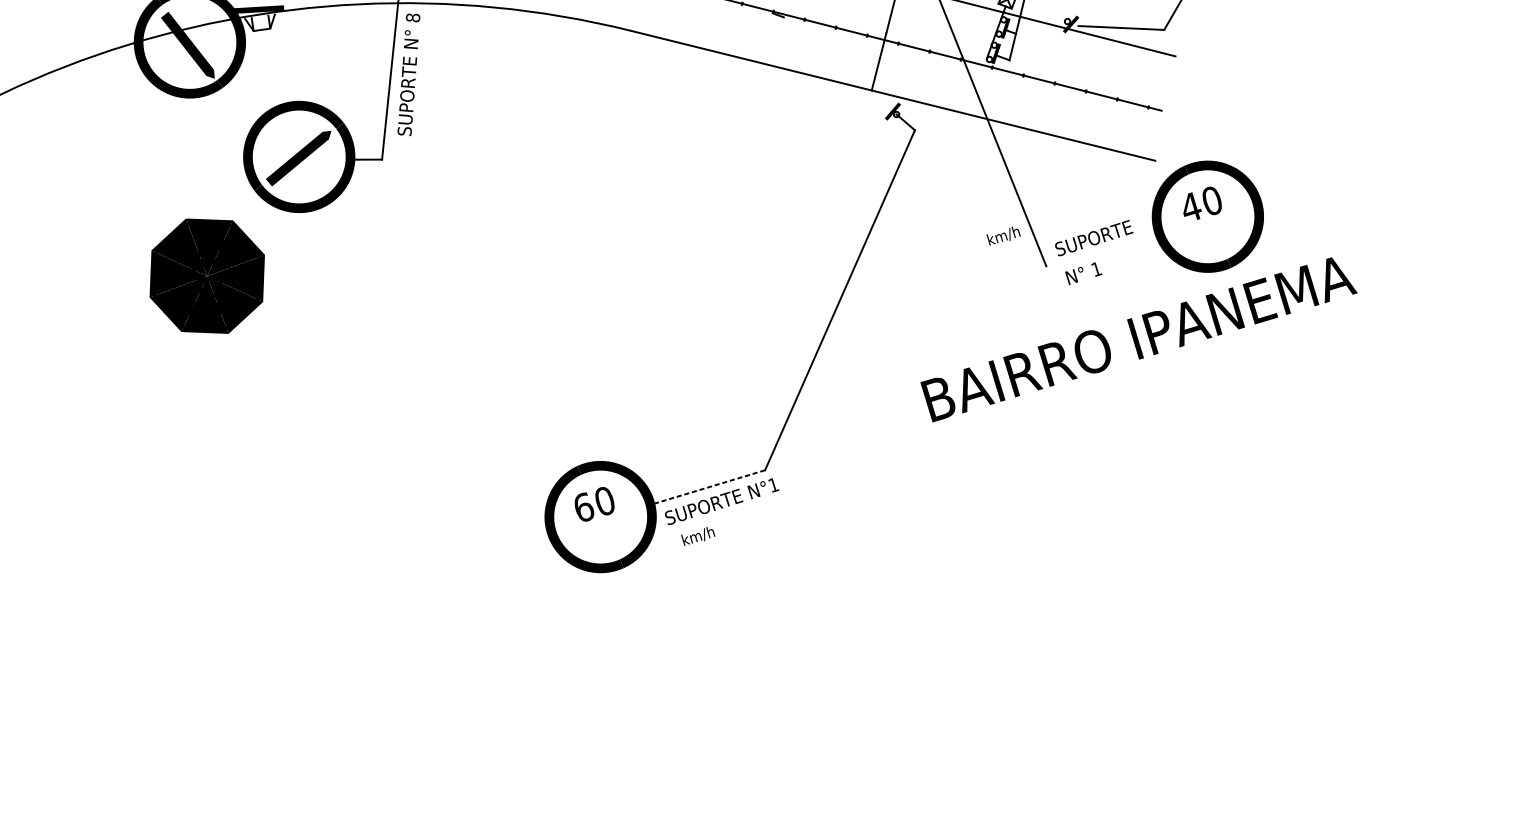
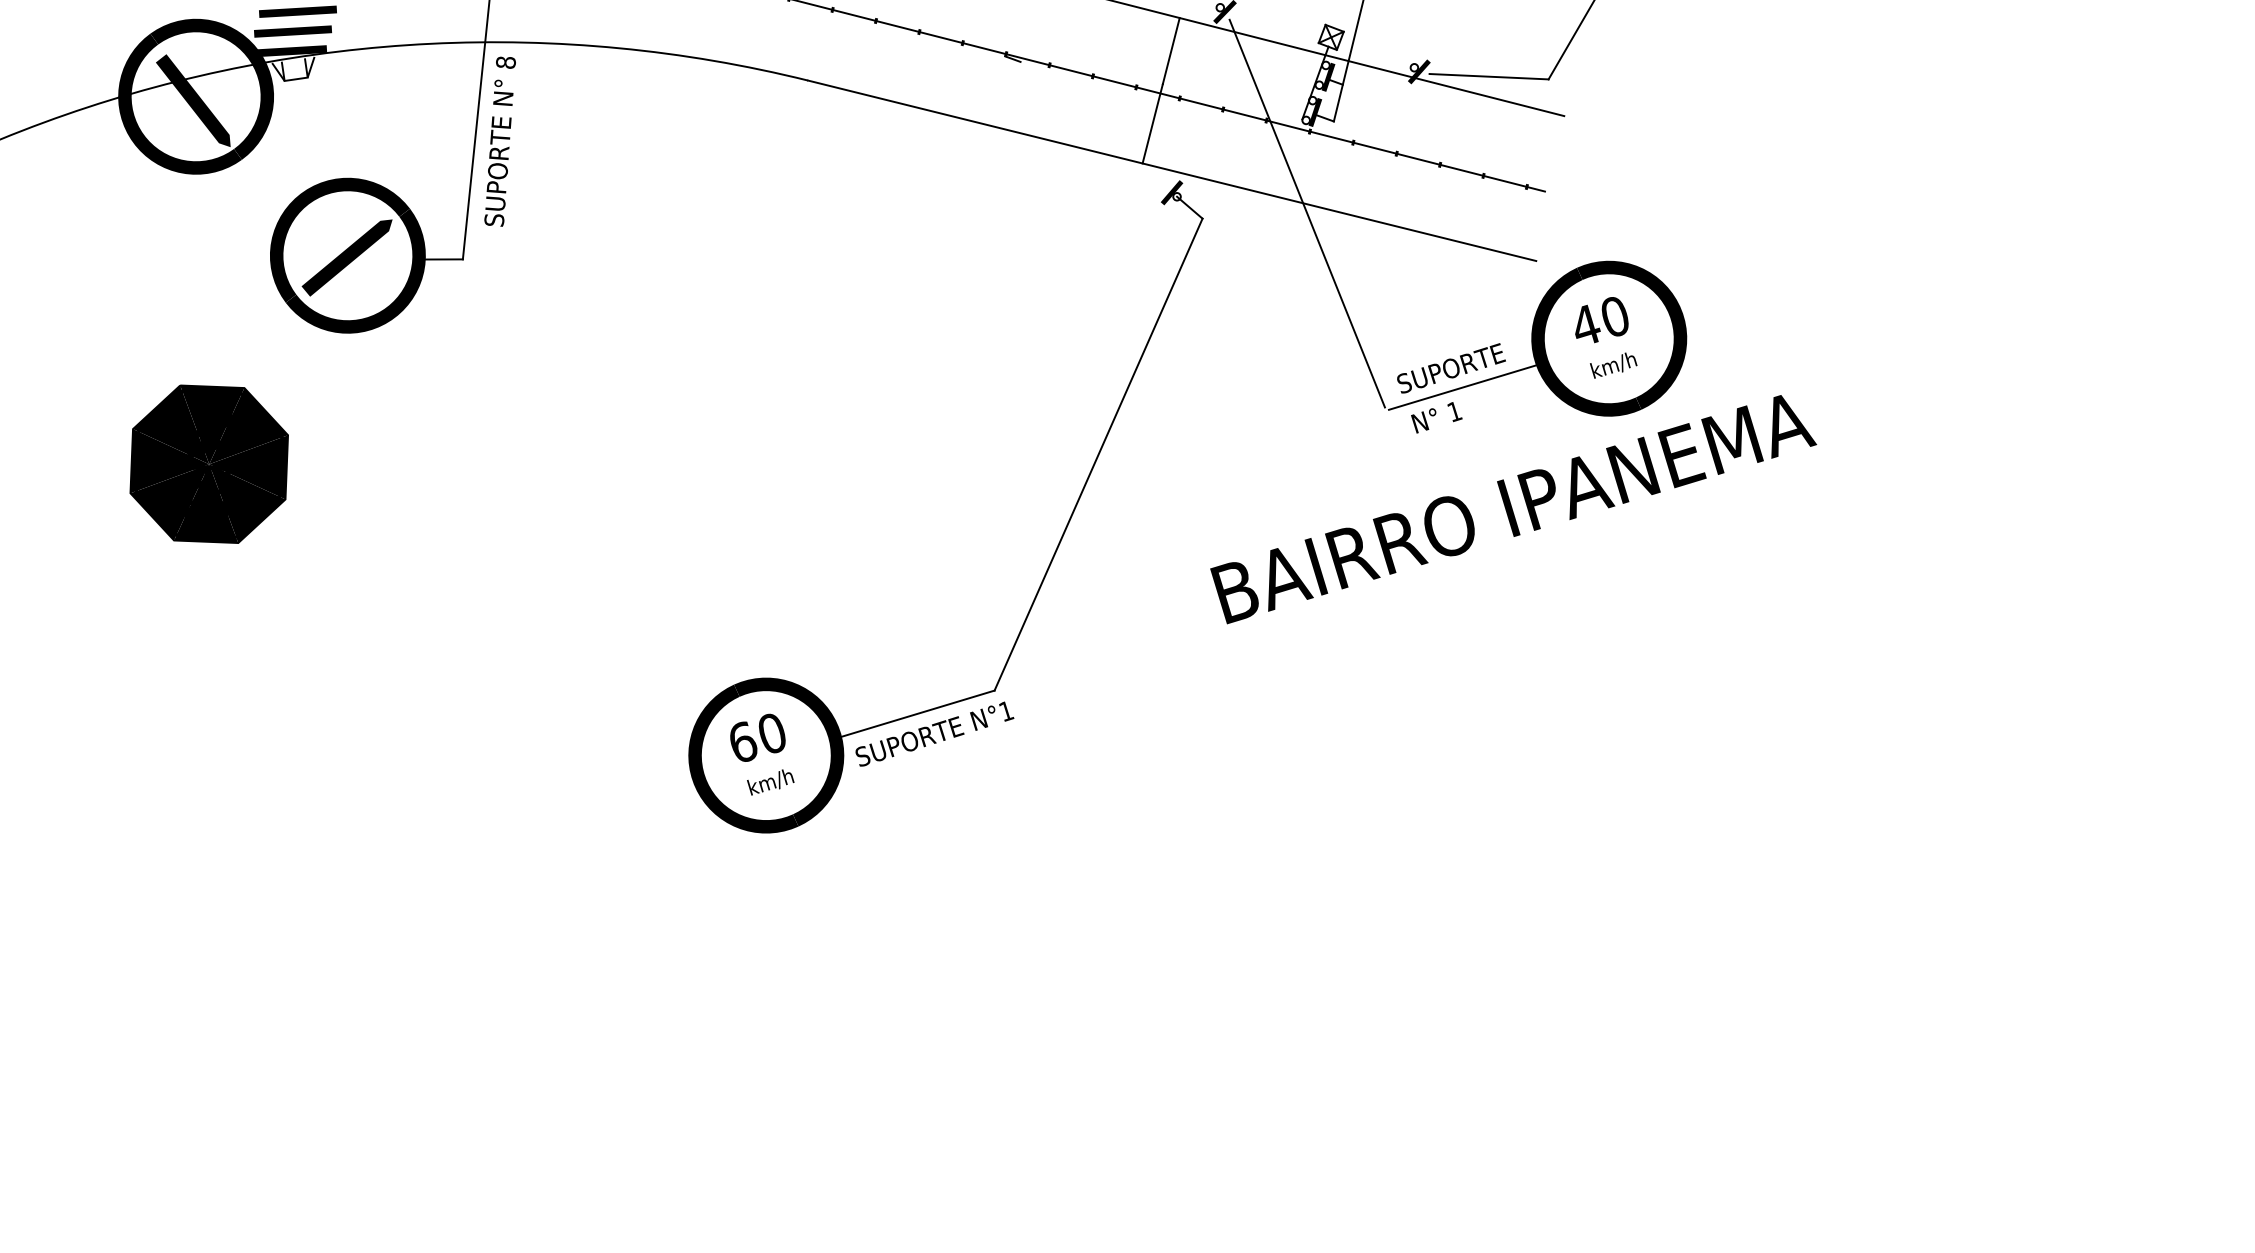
text: (1003, 236) -> (1613, 365), moved
line: (1104, 251) -> (1465, 386), added
part: (206, 275) -> (208, 463), moved
line: (709, 486) -> (917, 713), dashed -> solid
text: (698, 536) -> (770, 782), moved

